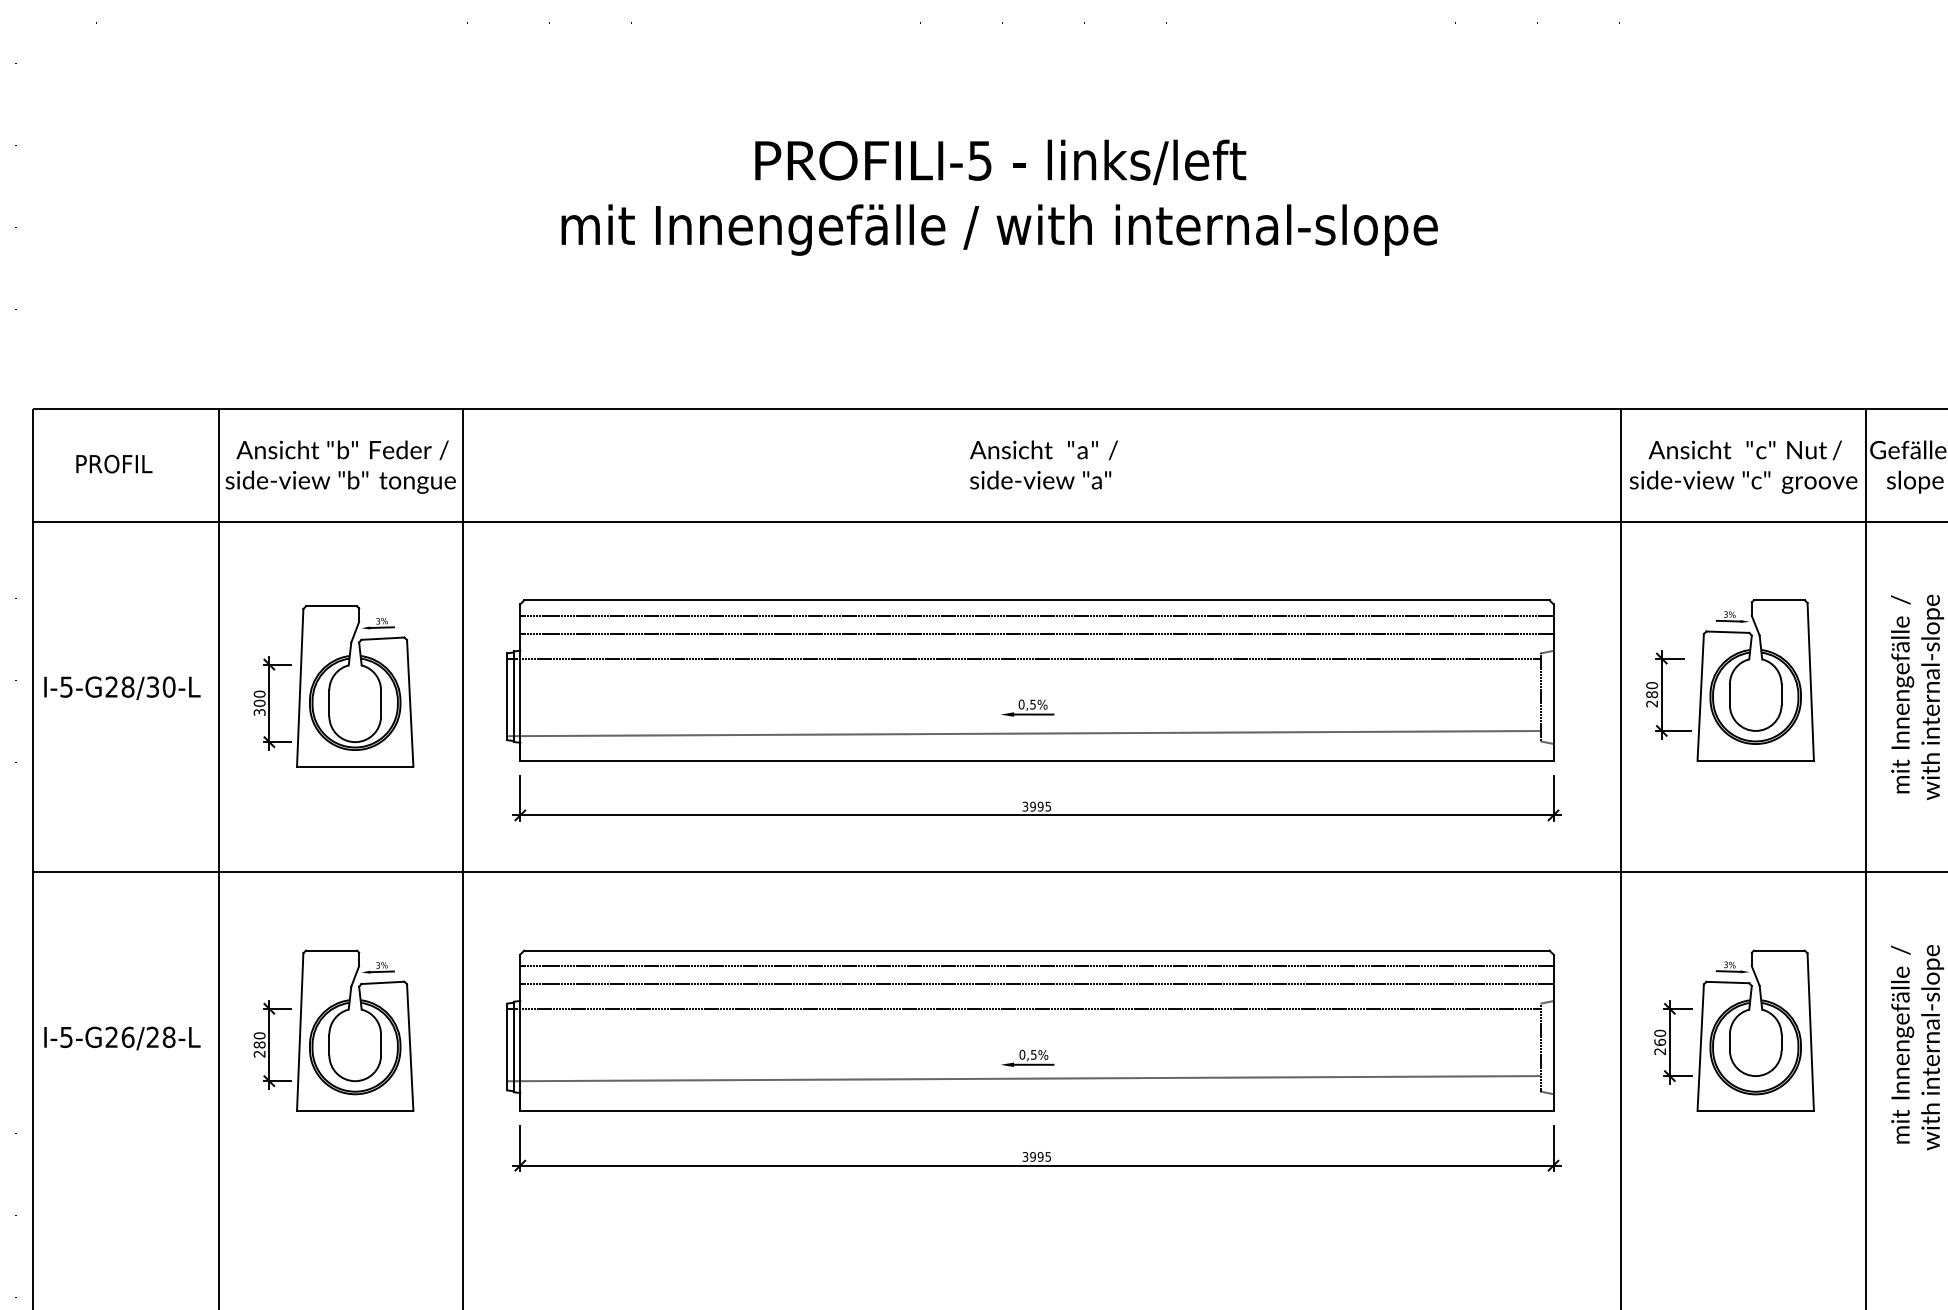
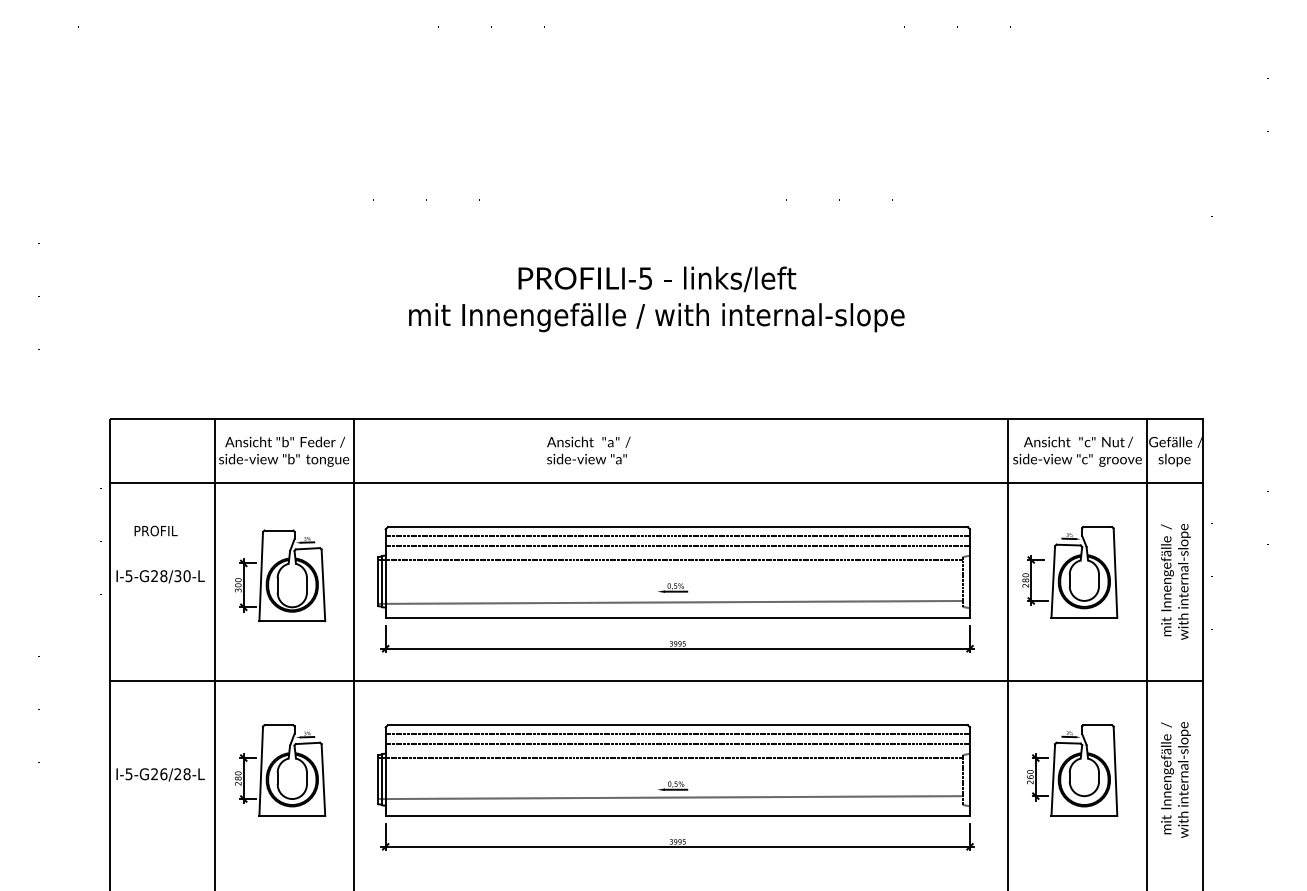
text: (113, 463) -> (155, 530), moved
text: (1043, 464) -> (588, 450), moved

